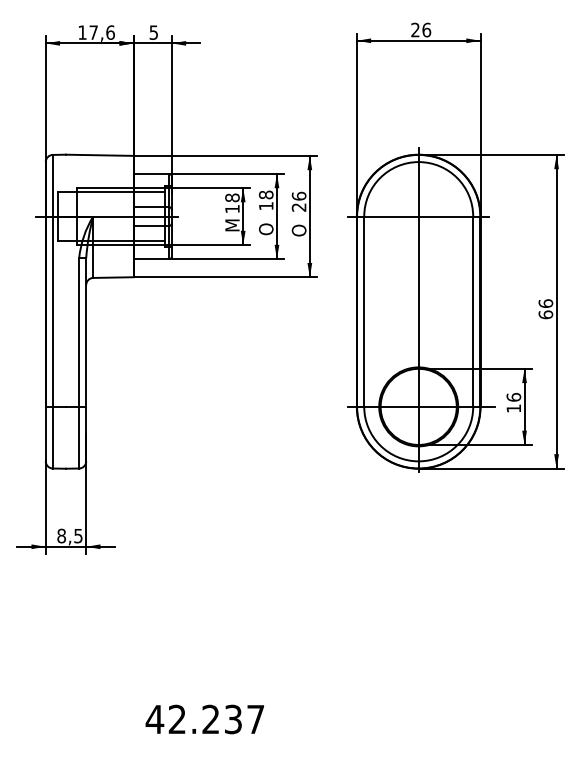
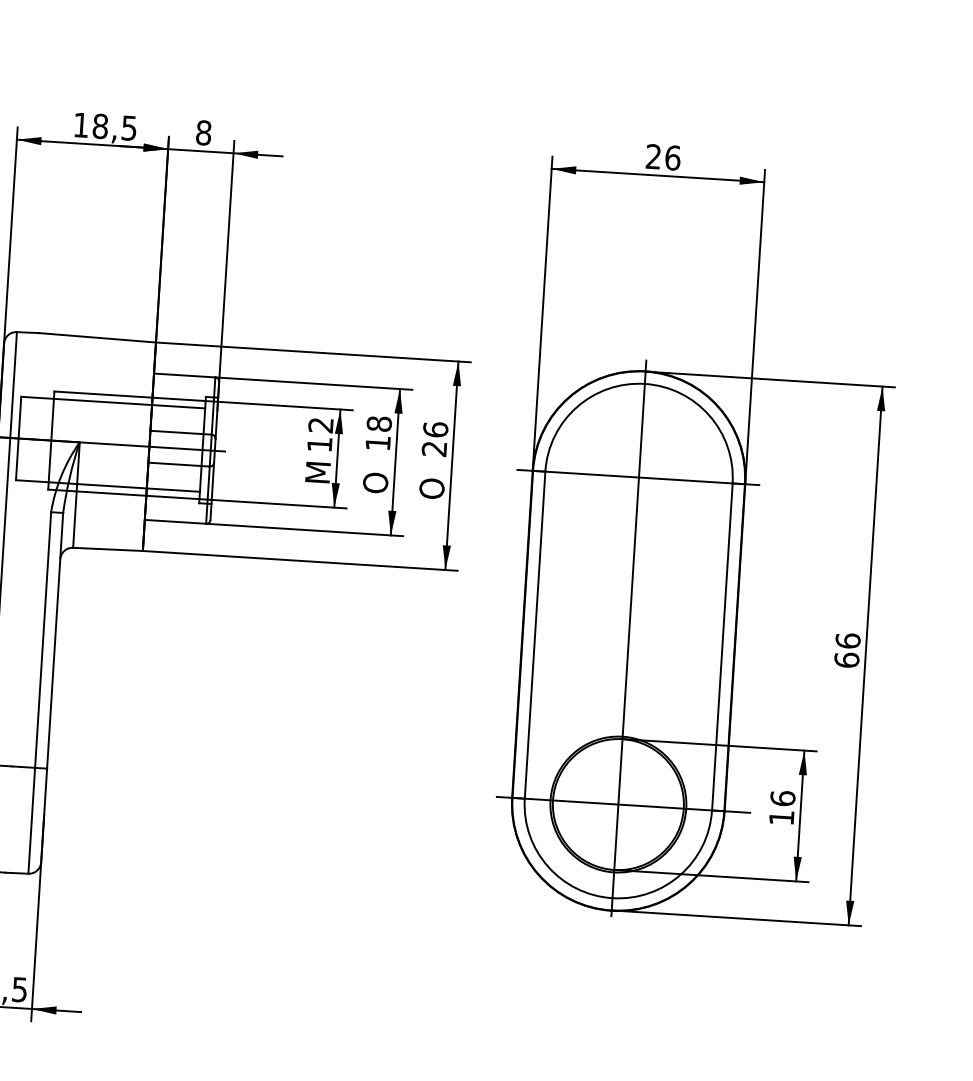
text: (101, 32) -> (113, 126), 17,6 -> 18,5
text: (153, 32) -> (203, 132), 5 -> 8
text: (232, 197) -> (321, 424), 18 -> 12

